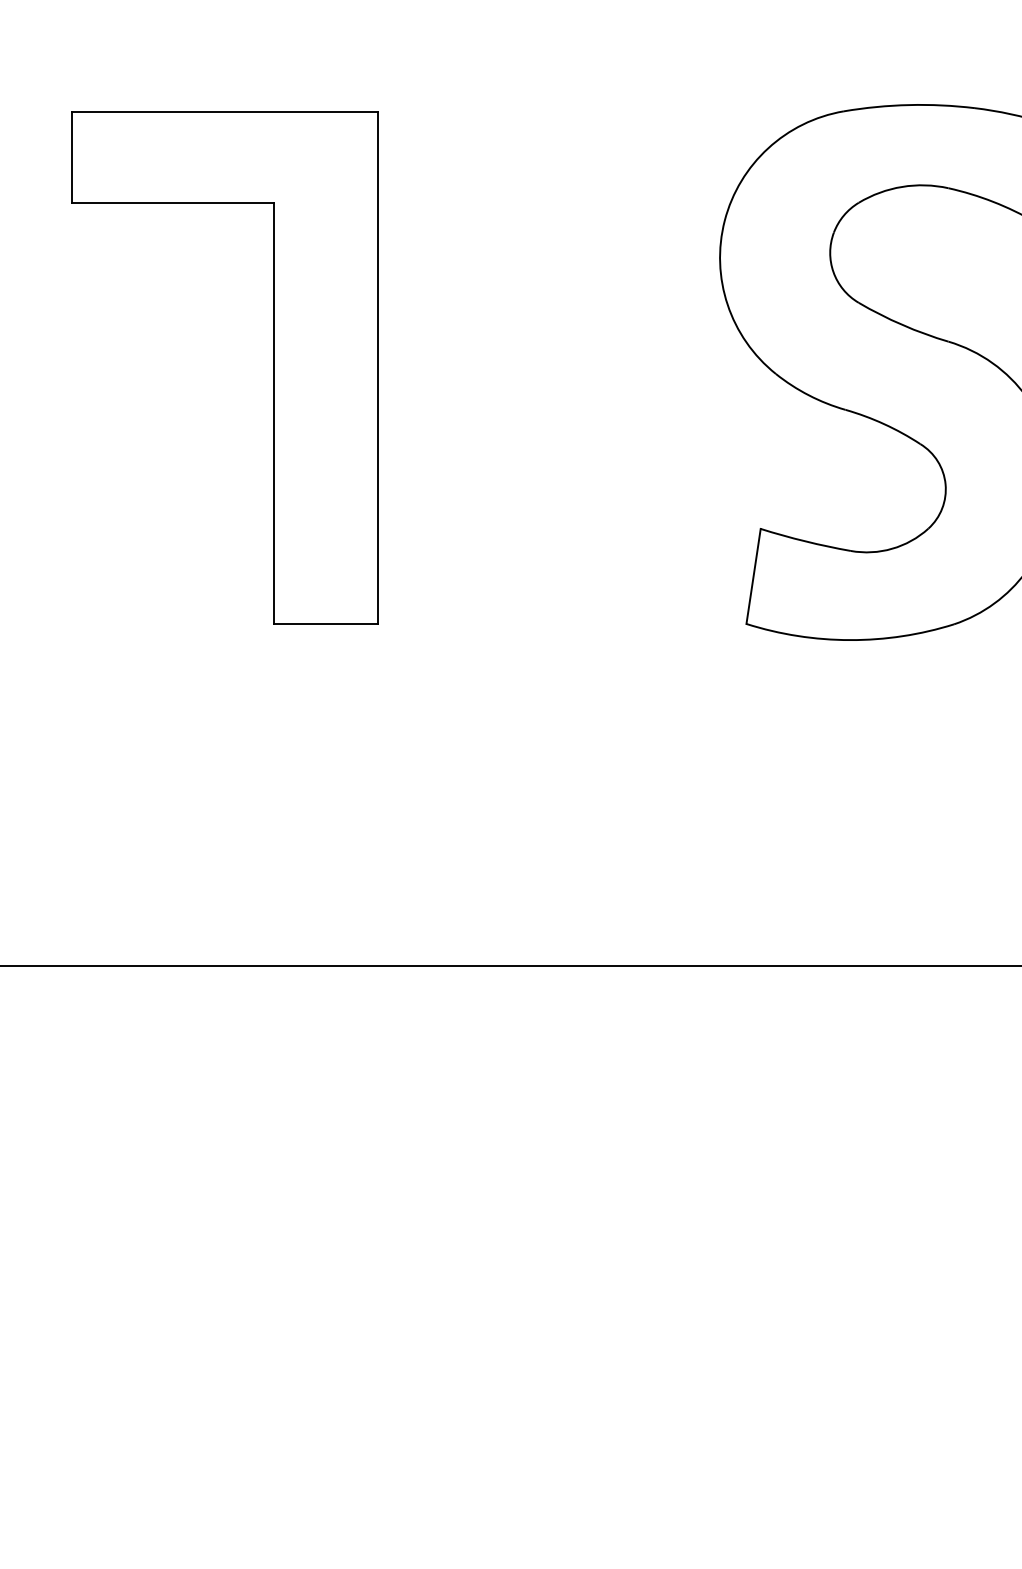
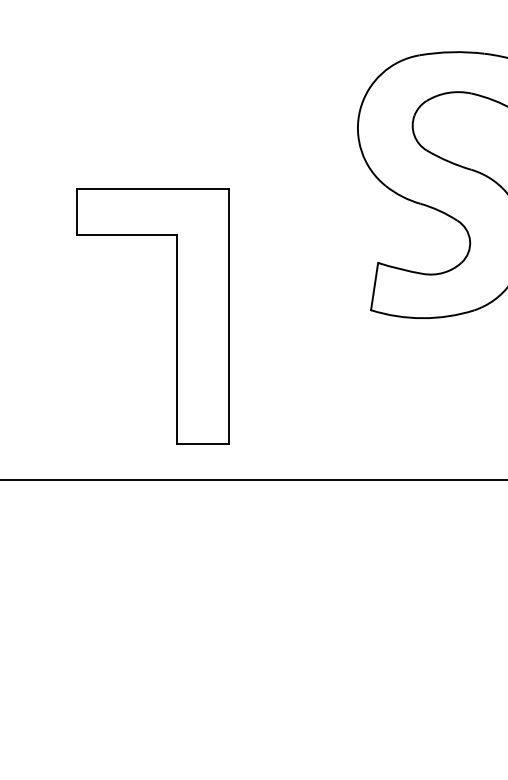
part: (272, 367) -> (176, 316), moved

